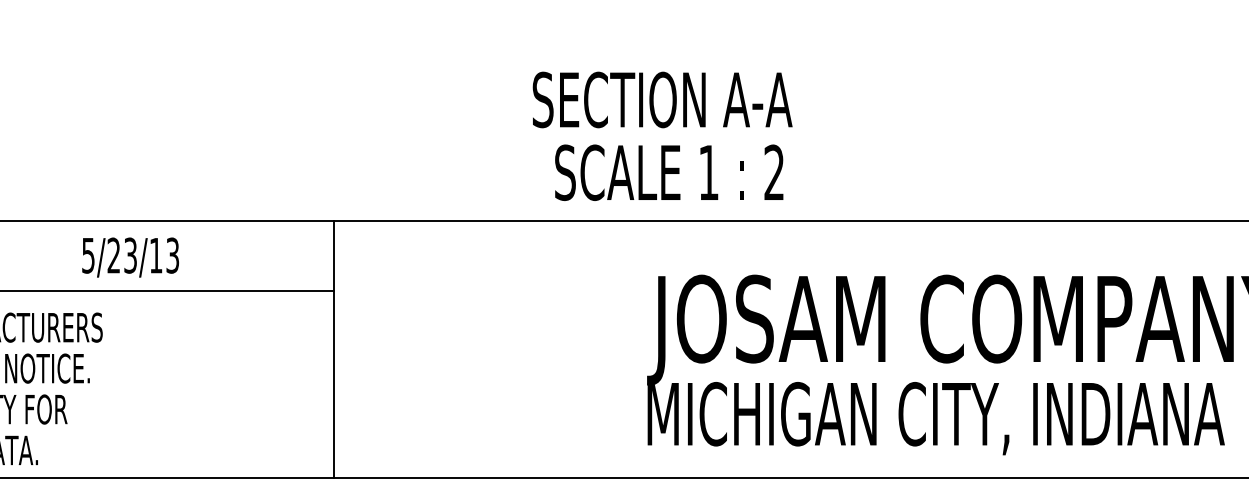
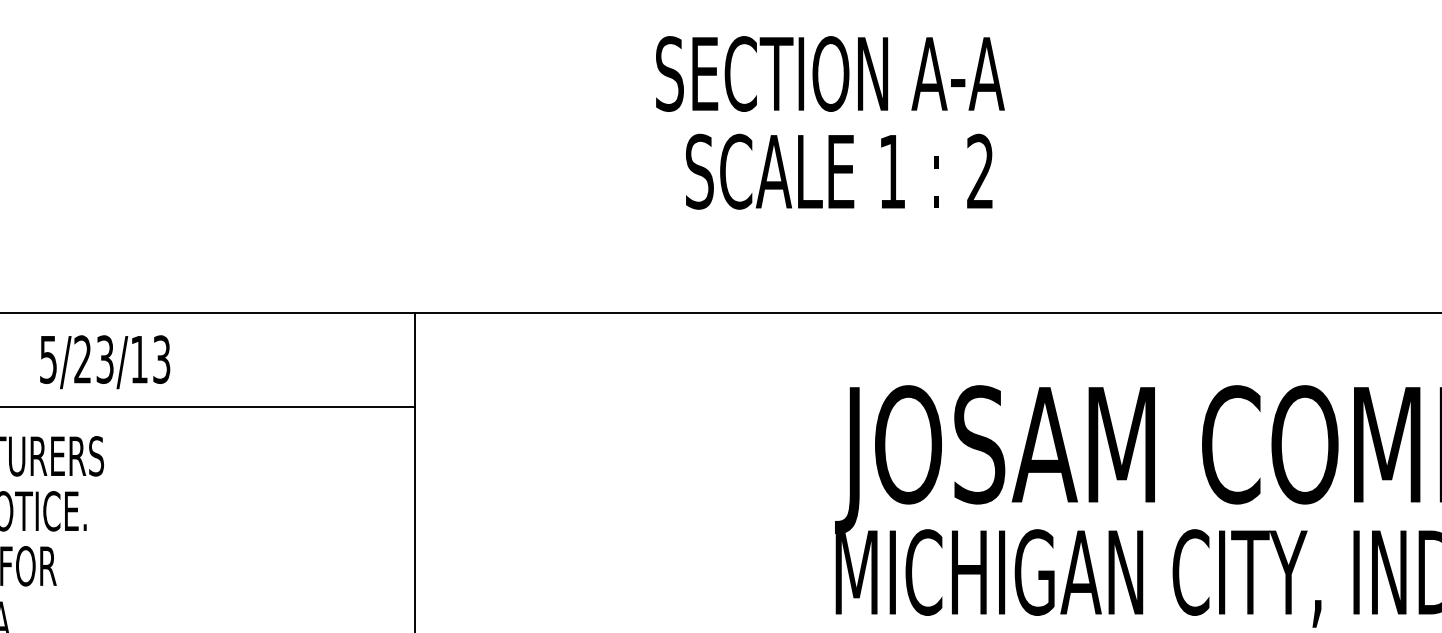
text: (662, 135) -> (830, 121), moved
text: (130, 257) -> (104, 362), moved

